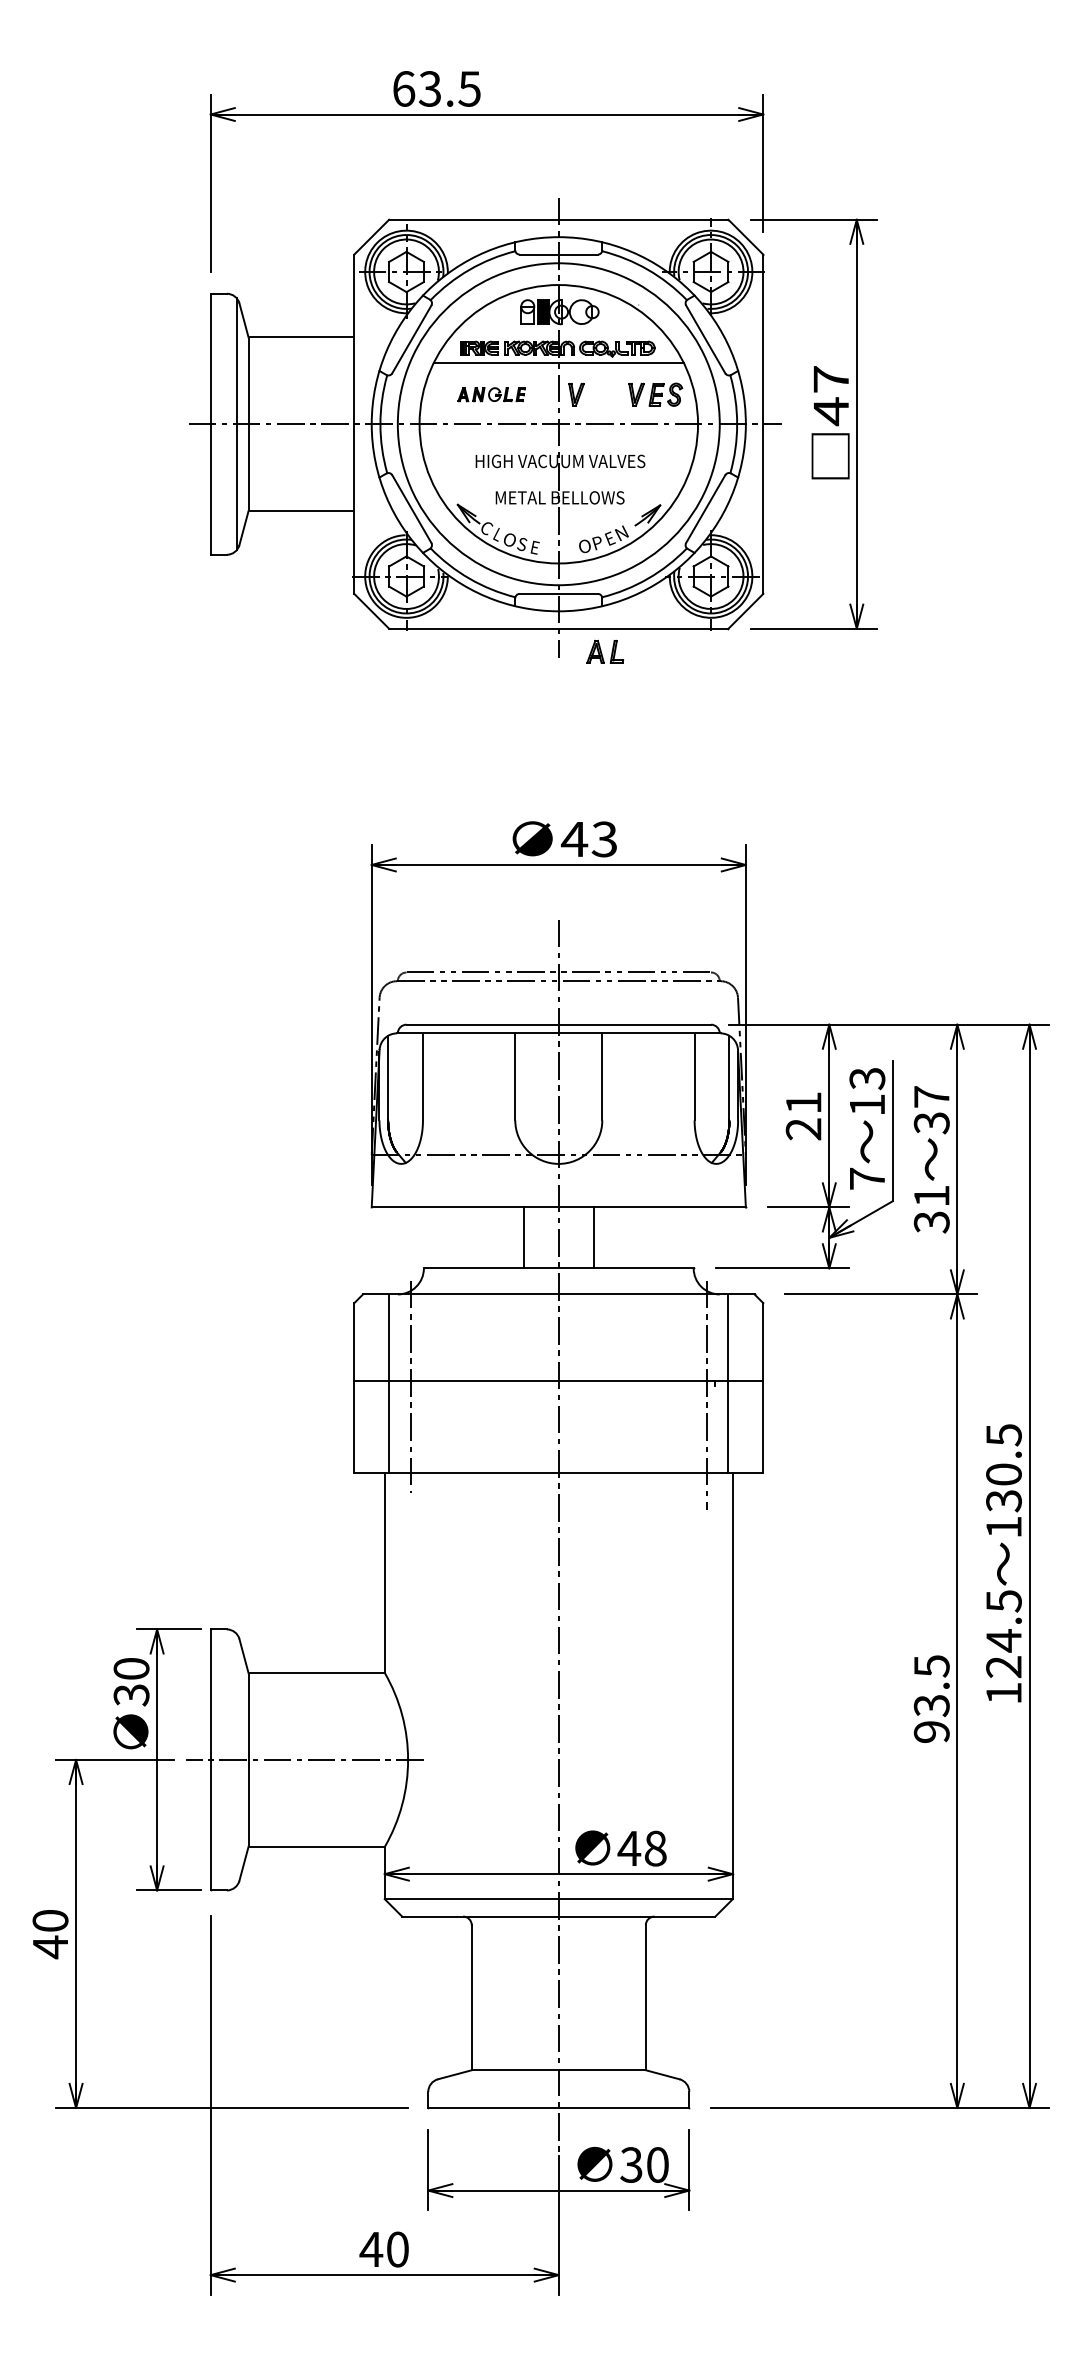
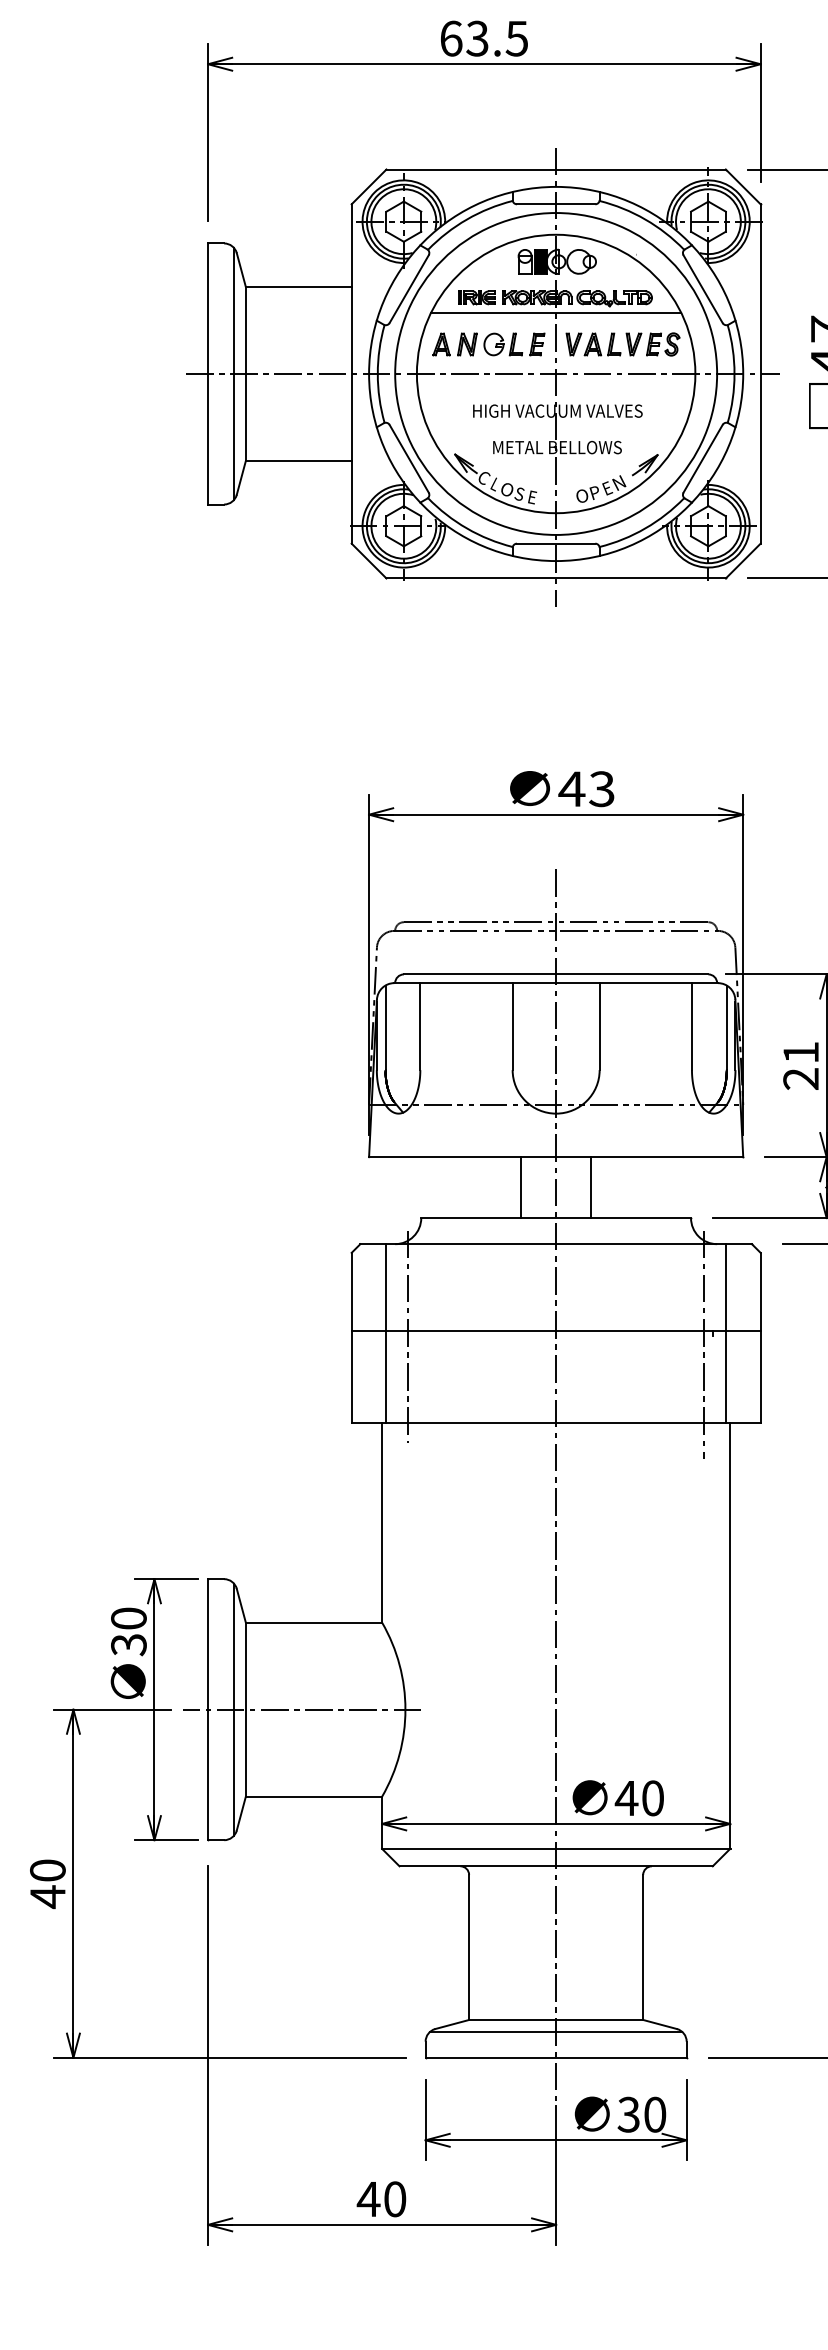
text: (436, 88) -> (483, 38), moved
part: (491, 394) -> (488, 344), size x1.67
part: (604, 651) -> (601, 344), moved
line: (236, 1759) -> (233, 1709), added
text: (655, 1848) -> (652, 1798), 48 -> 40
line: (558, 2081) -> (555, 2031), added

